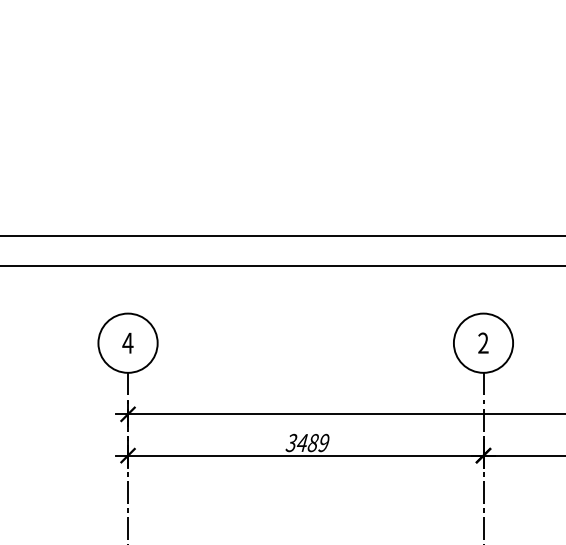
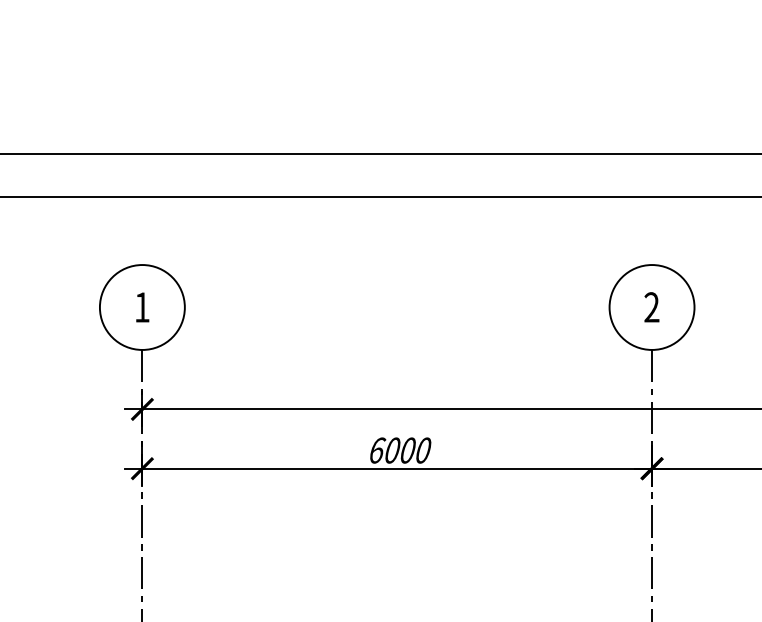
text: (127, 342) -> (141, 306), 4 -> 1
text: (307, 442) -> (399, 449), 3489 -> 6000

